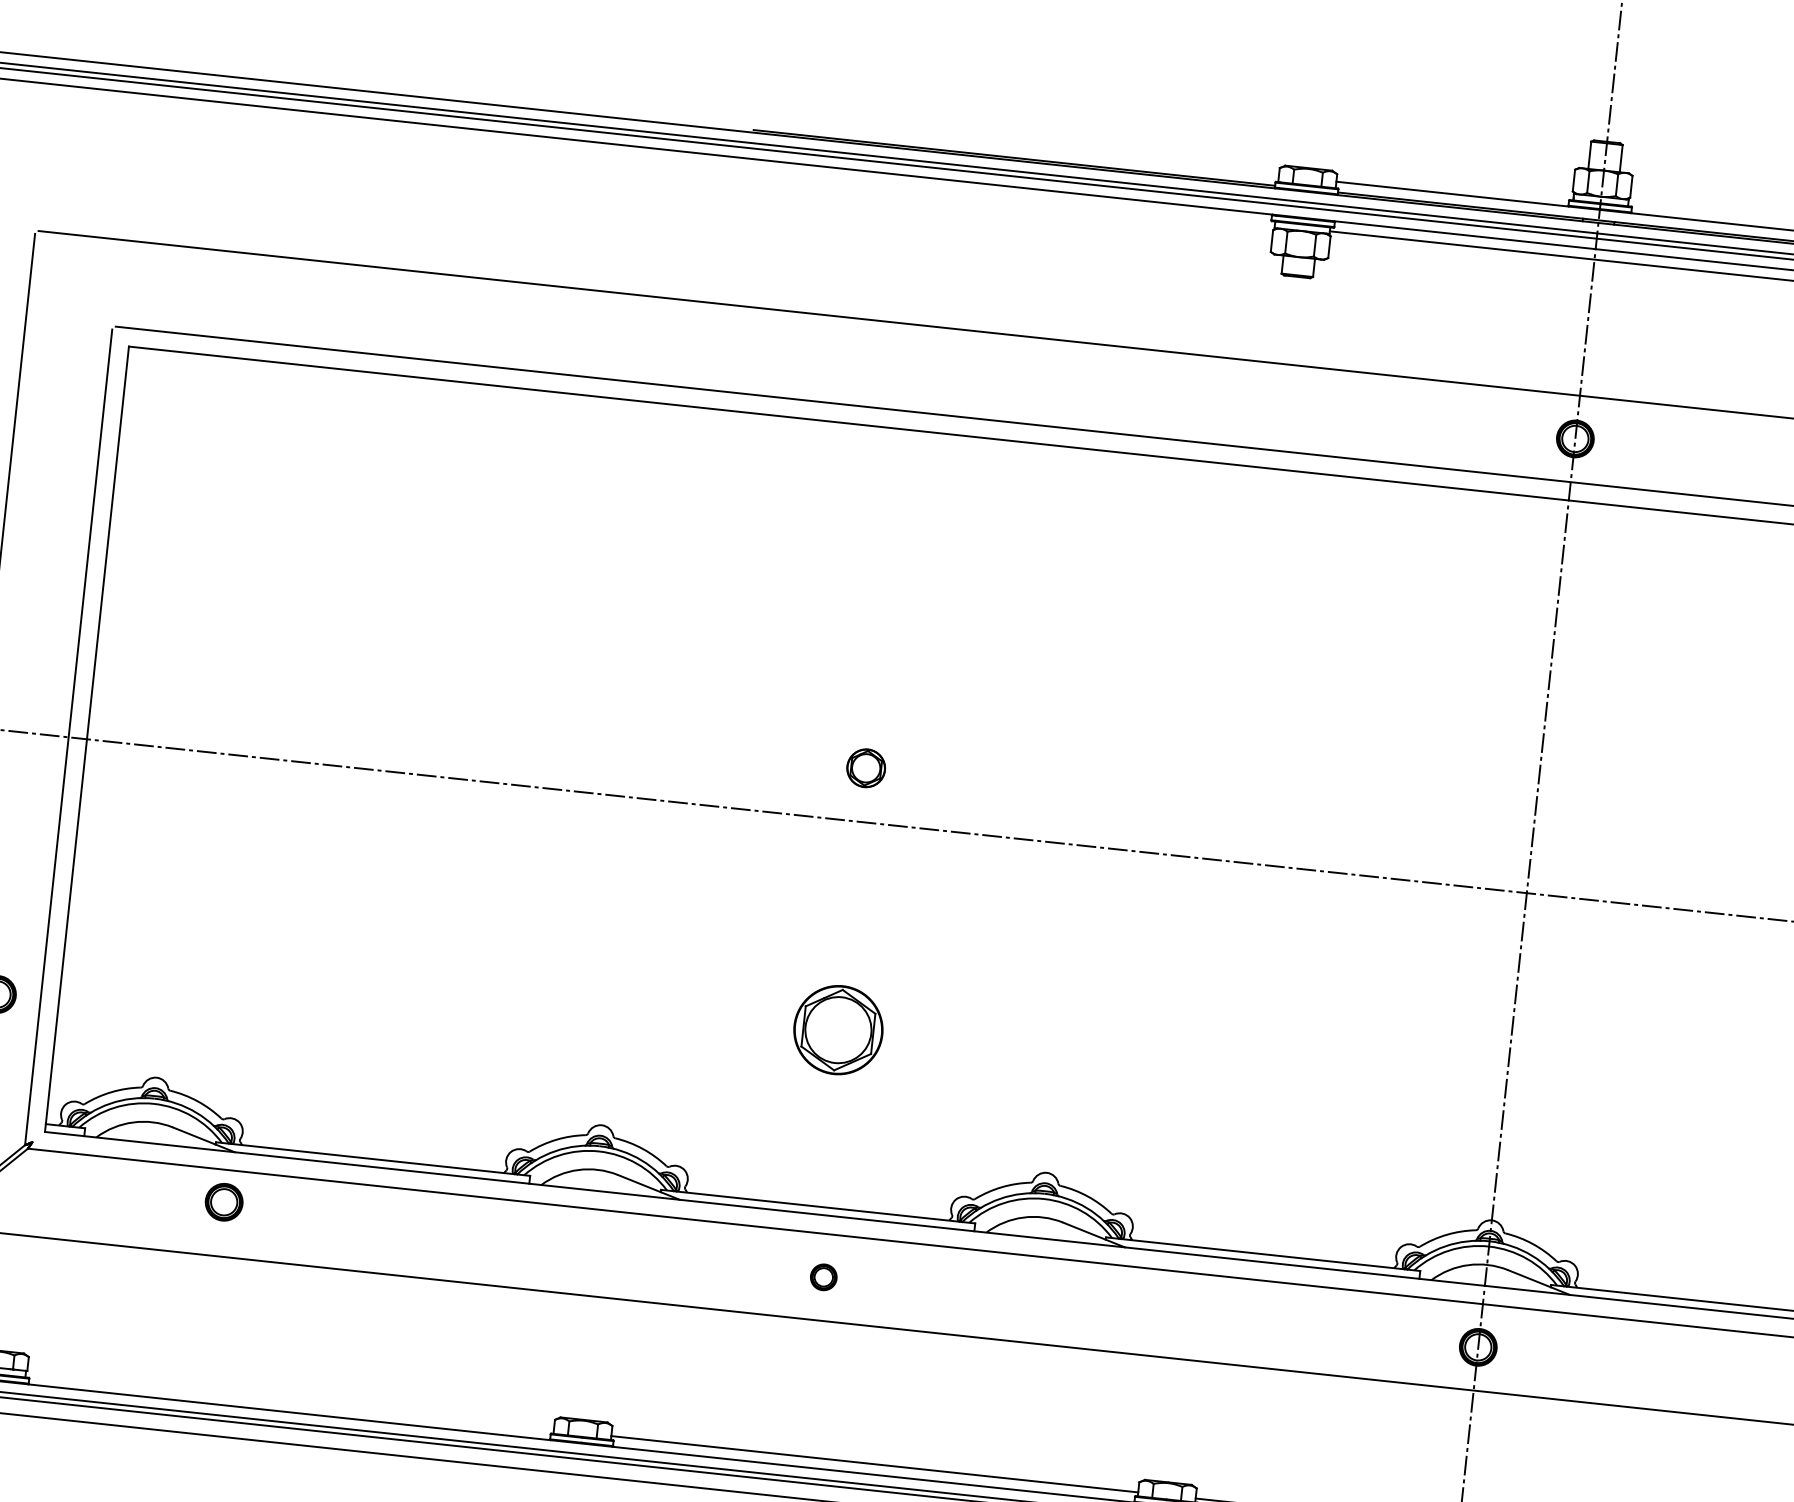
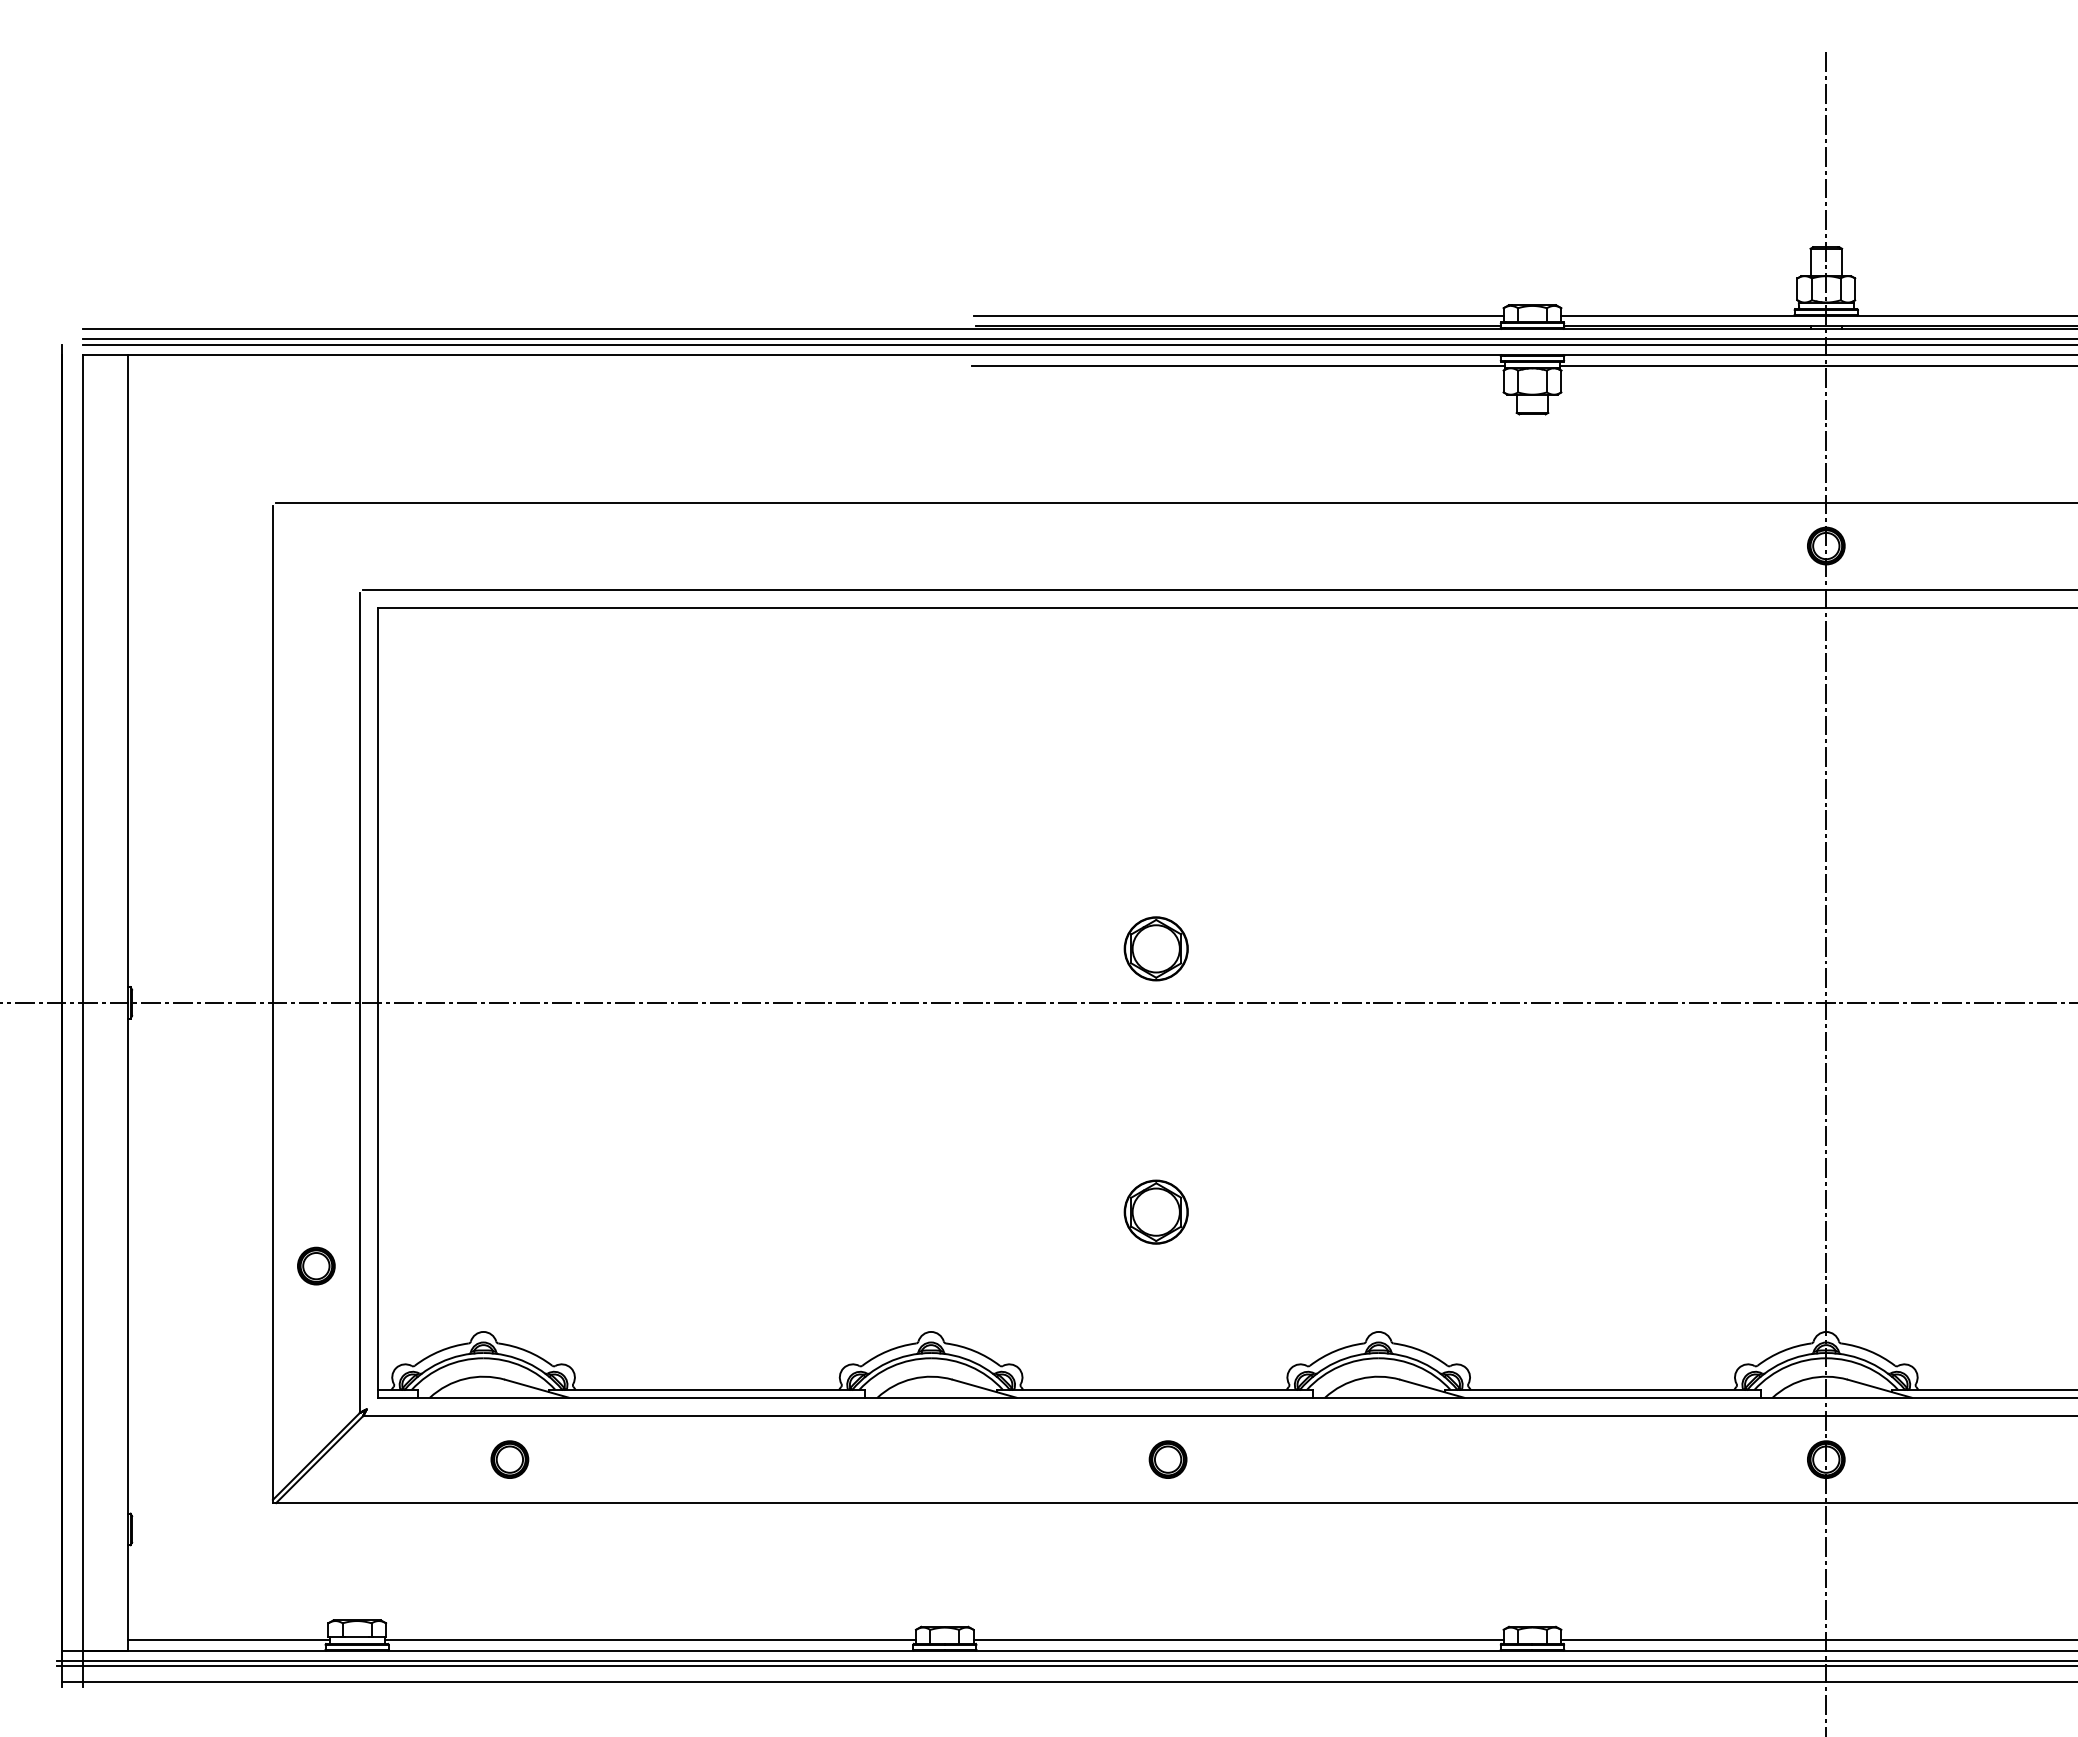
line: (1015, 147) -> (1238, 315), added
line: (1010, 196) -> (1238, 365), added
part: (865, 767) -> (1155, 948), size x1.67
part: (837, 1029) -> (1155, 1211), size x0.71
part: (223, 1202) -> (509, 1459), moved
part: (823, 1277) -> (1167, 1459), size x1.43
line: (288, 1402) -> (649, 1640), added

